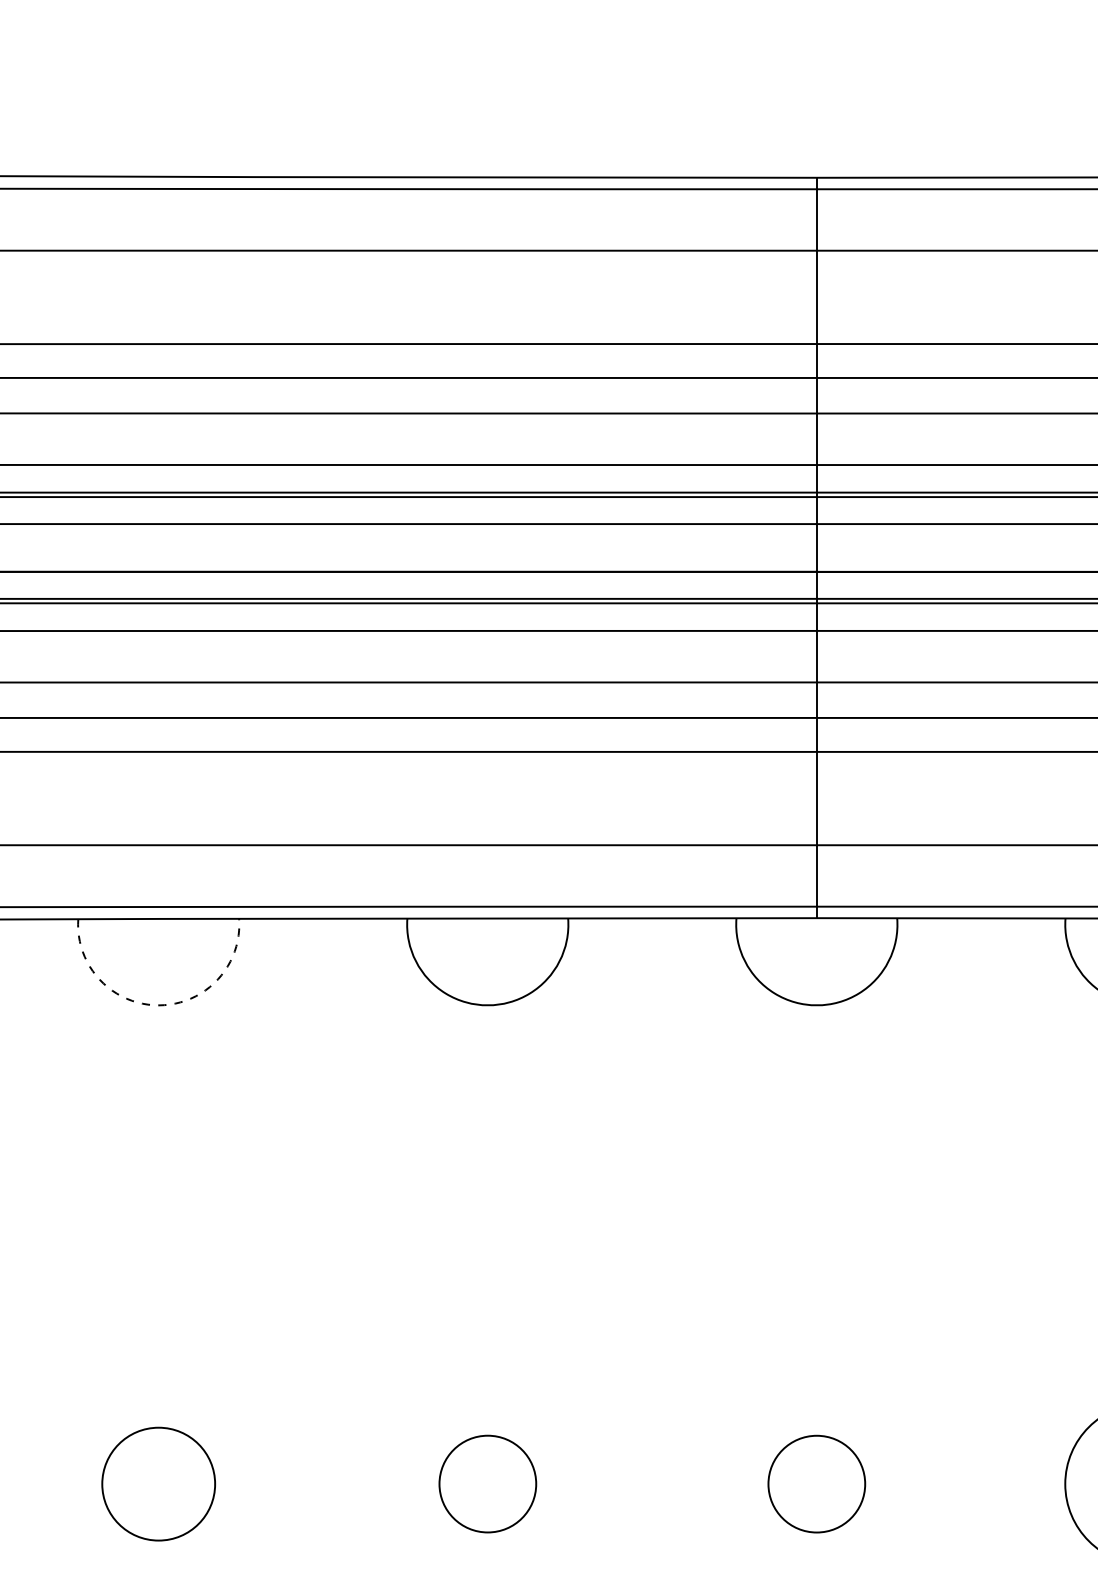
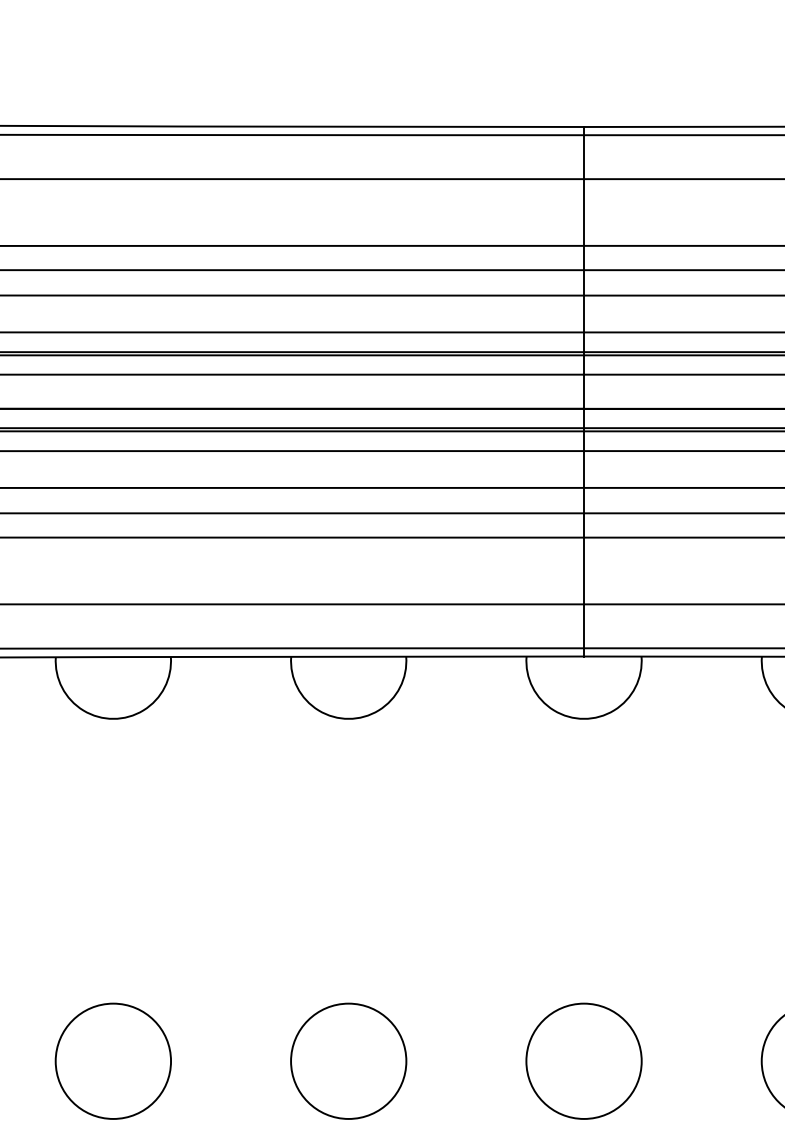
arc: (158, 1005) -> (113, 718), dashed -> solid
circle: (158, 1483) -> (113, 1060), size x1.43
circle: (487, 1483) -> (348, 1060), size x1.67
circle: (816, 1483) -> (583, 1060), size x1.67

